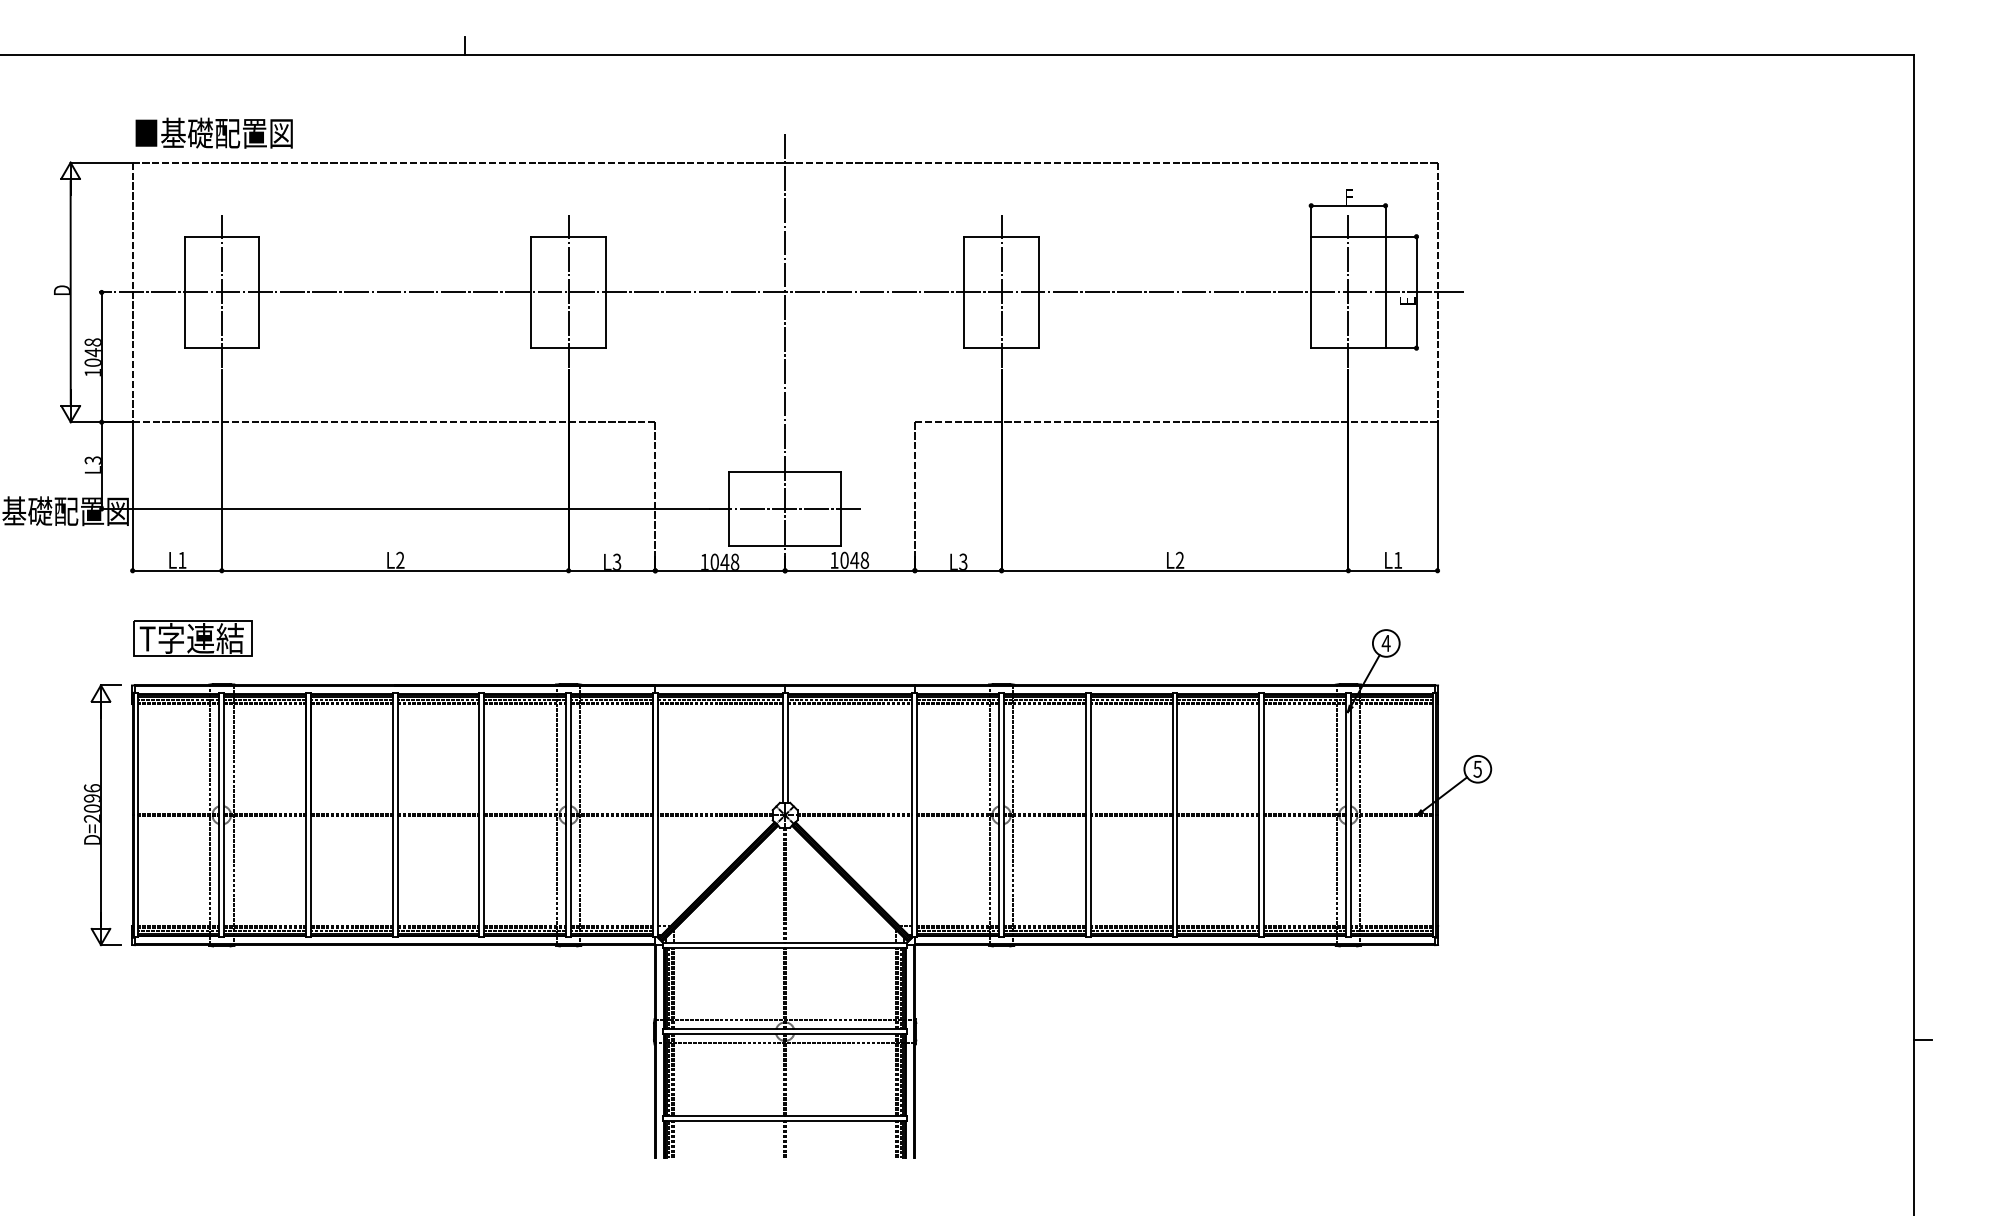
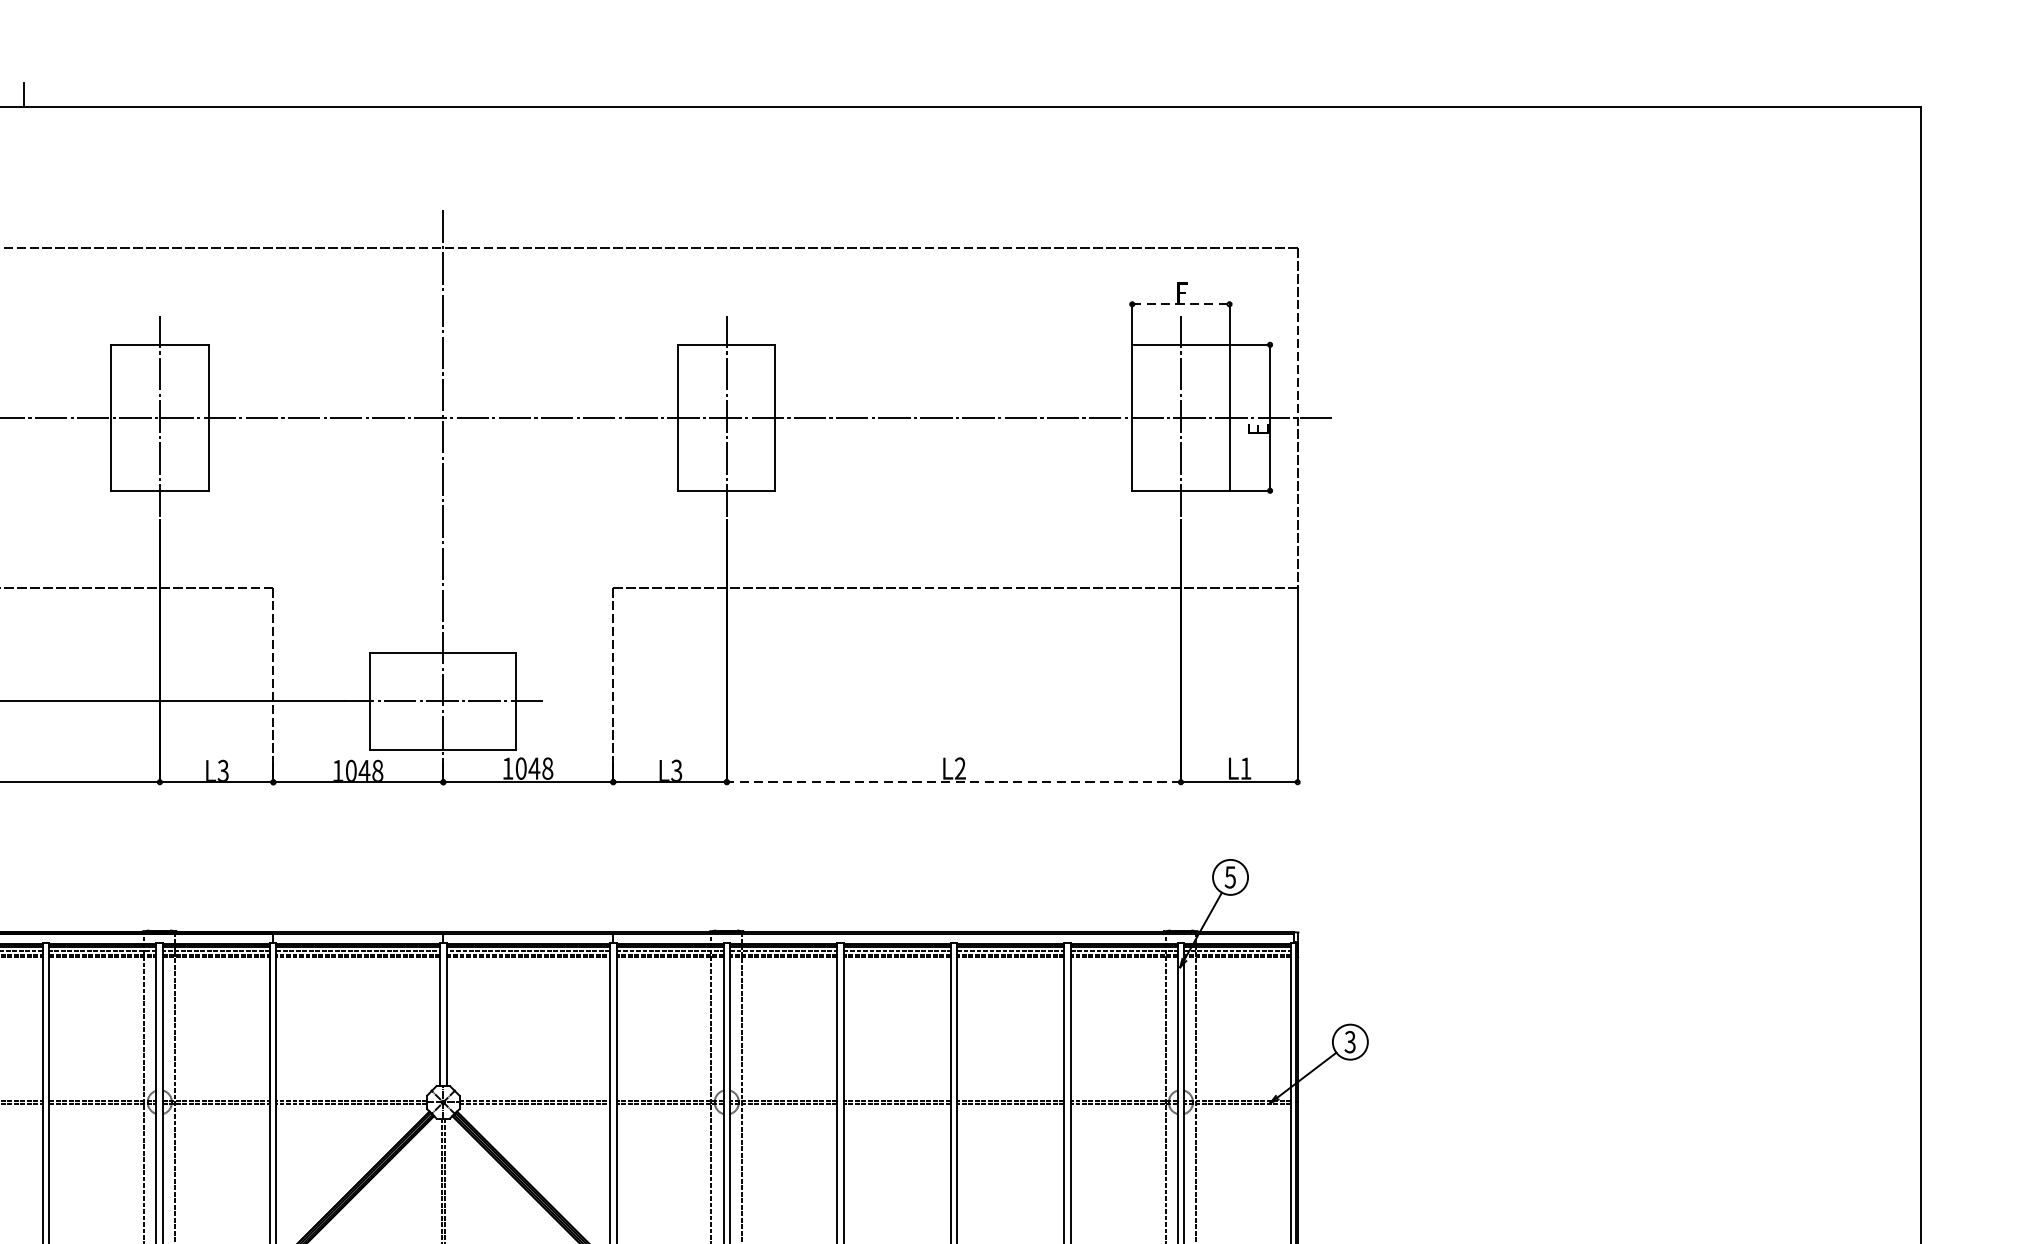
line: (1348, 205) -> (1181, 303), solid -> dashed
line: (1174, 570) -> (953, 781), solid -> dashed
text: (1385, 643) -> (1229, 877), 4 -> 5
text: (1477, 768) -> (1349, 1041), 5 -> 3

